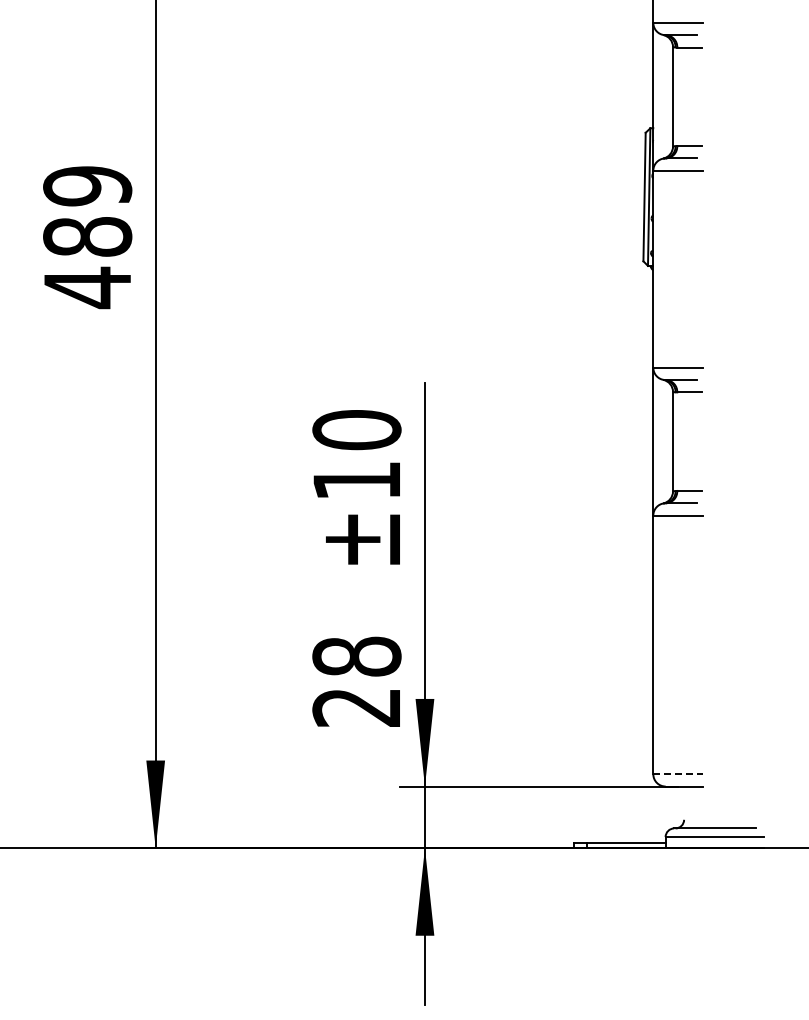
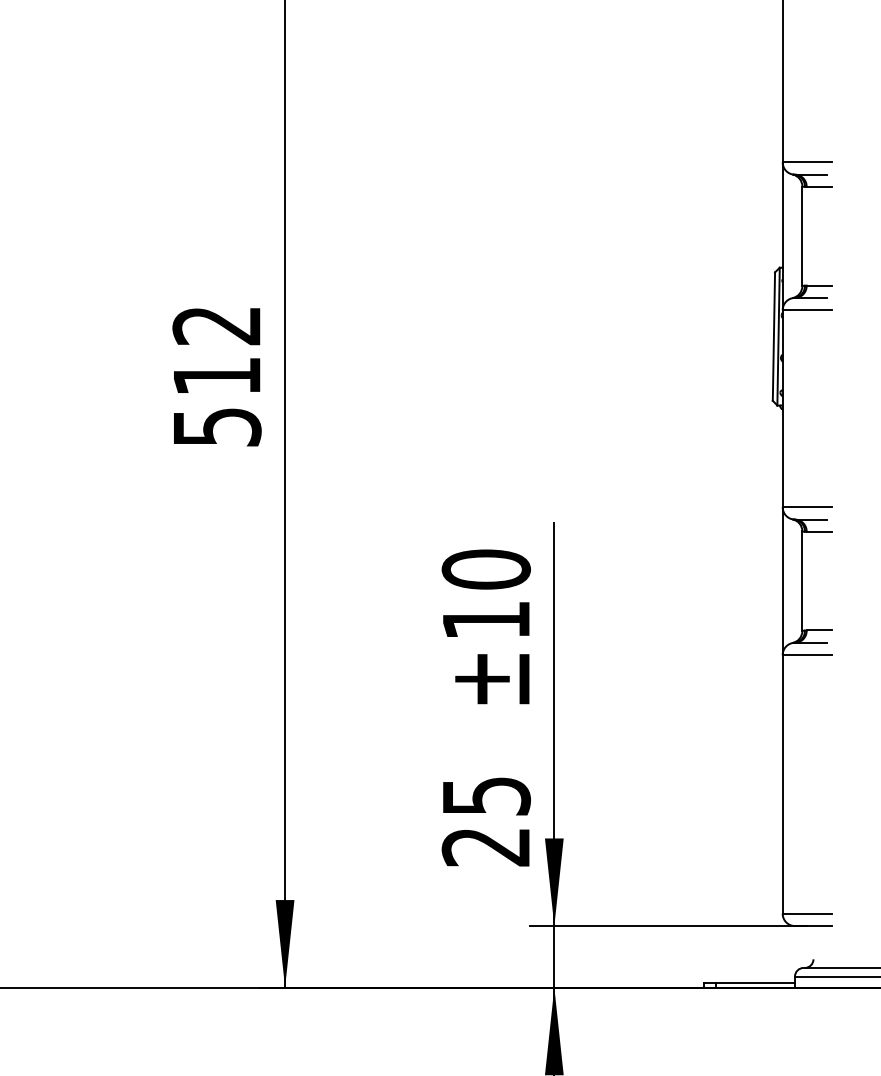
text: (87, 236) -> (216, 376), 489 -> 512
text: (357, 656) -> (486, 796), 28 -> 25
line: (678, 773) -> (807, 913), dashed -> solid

